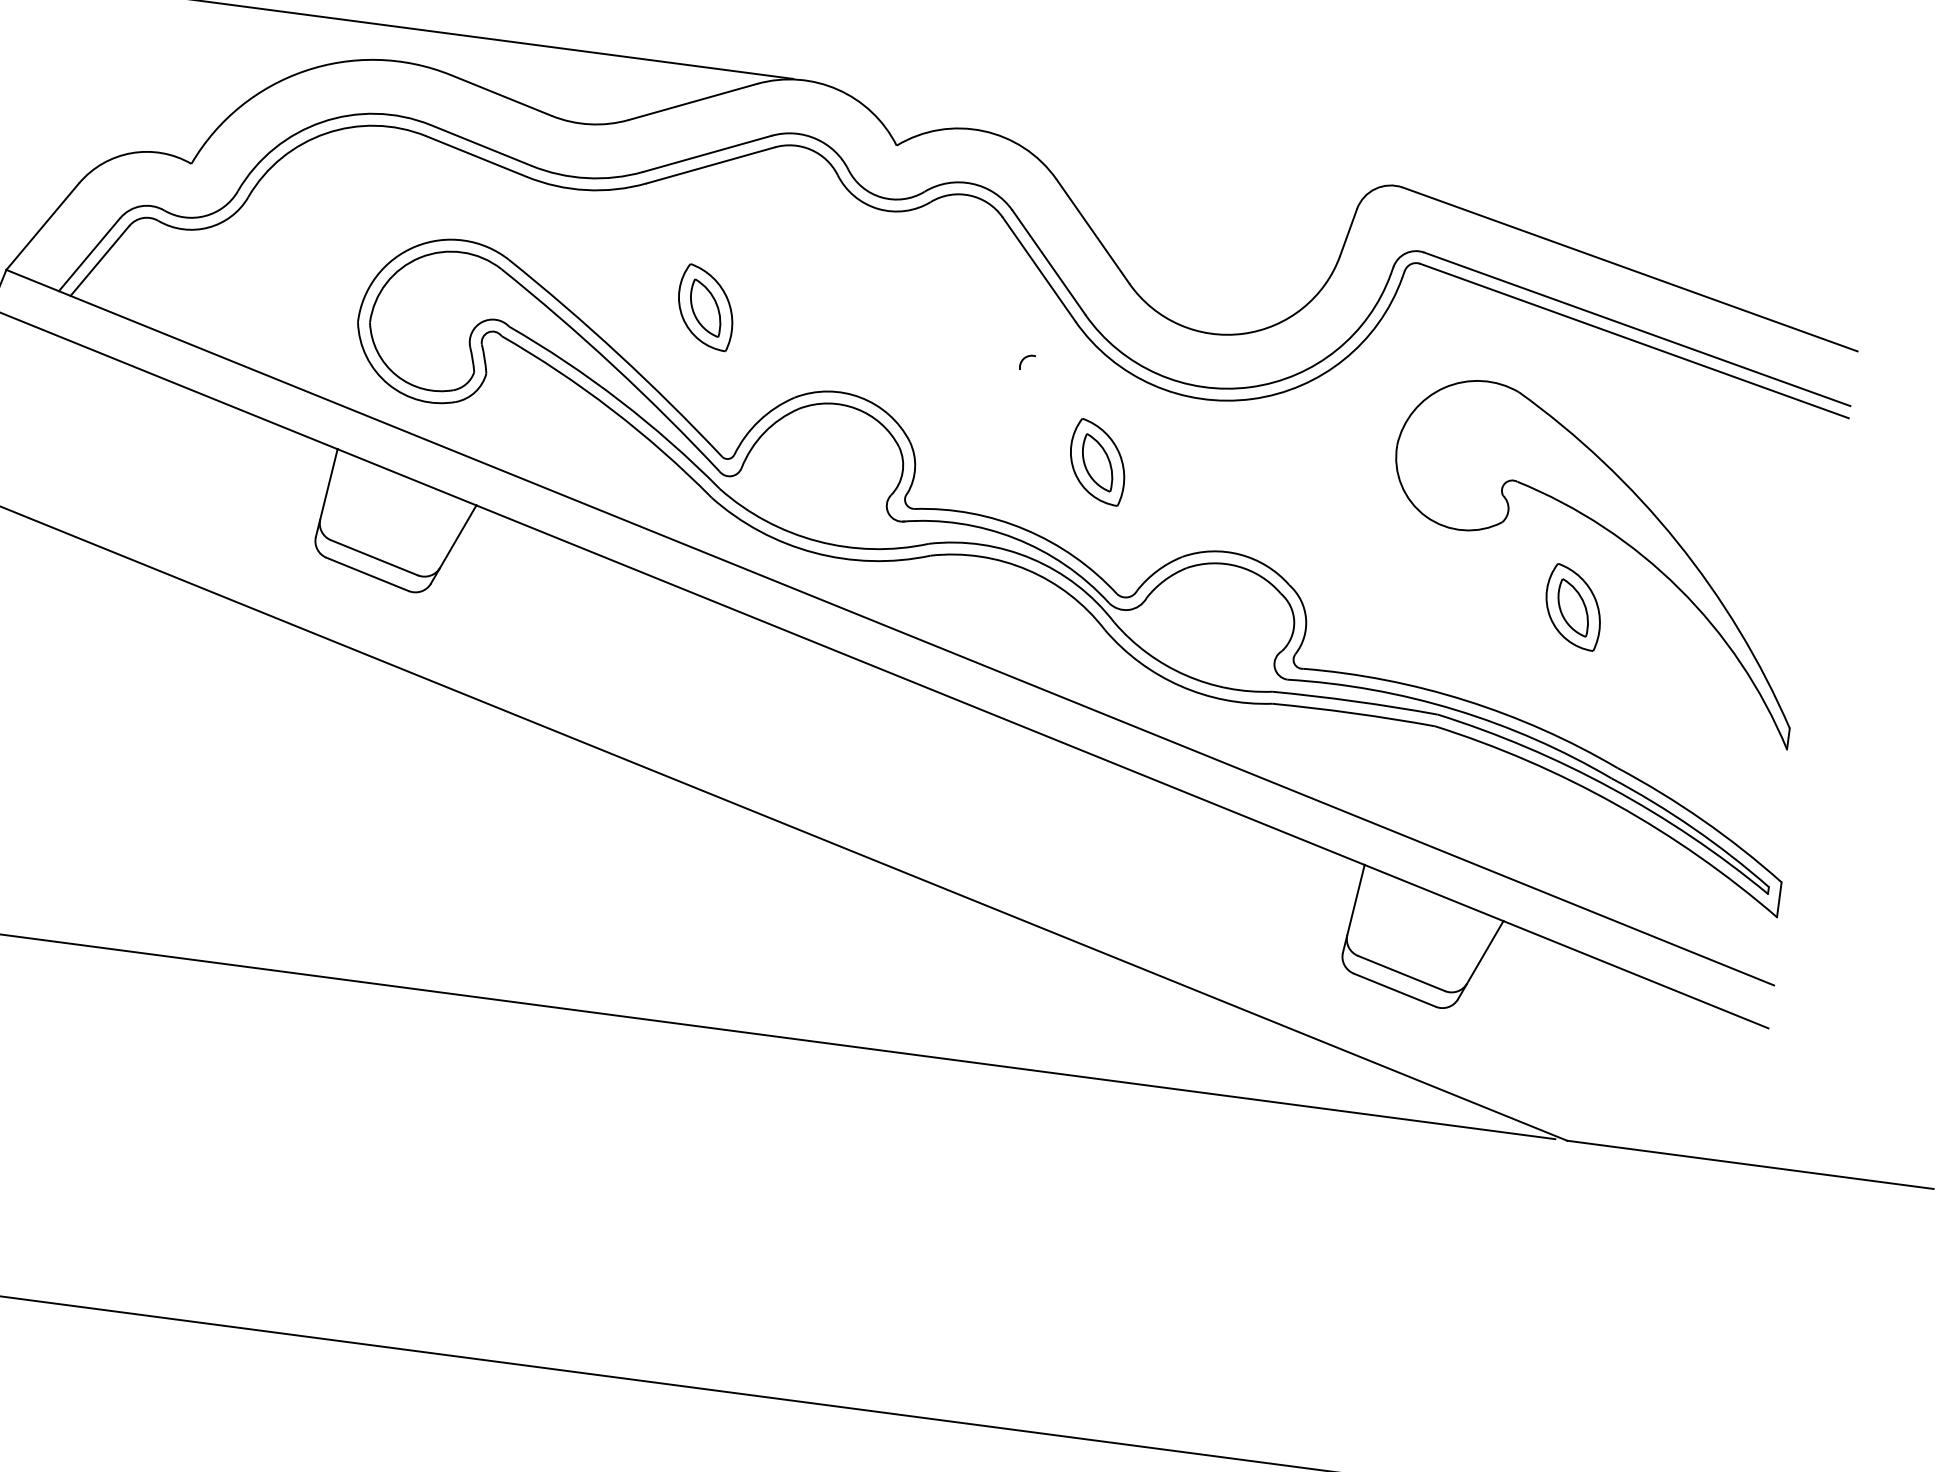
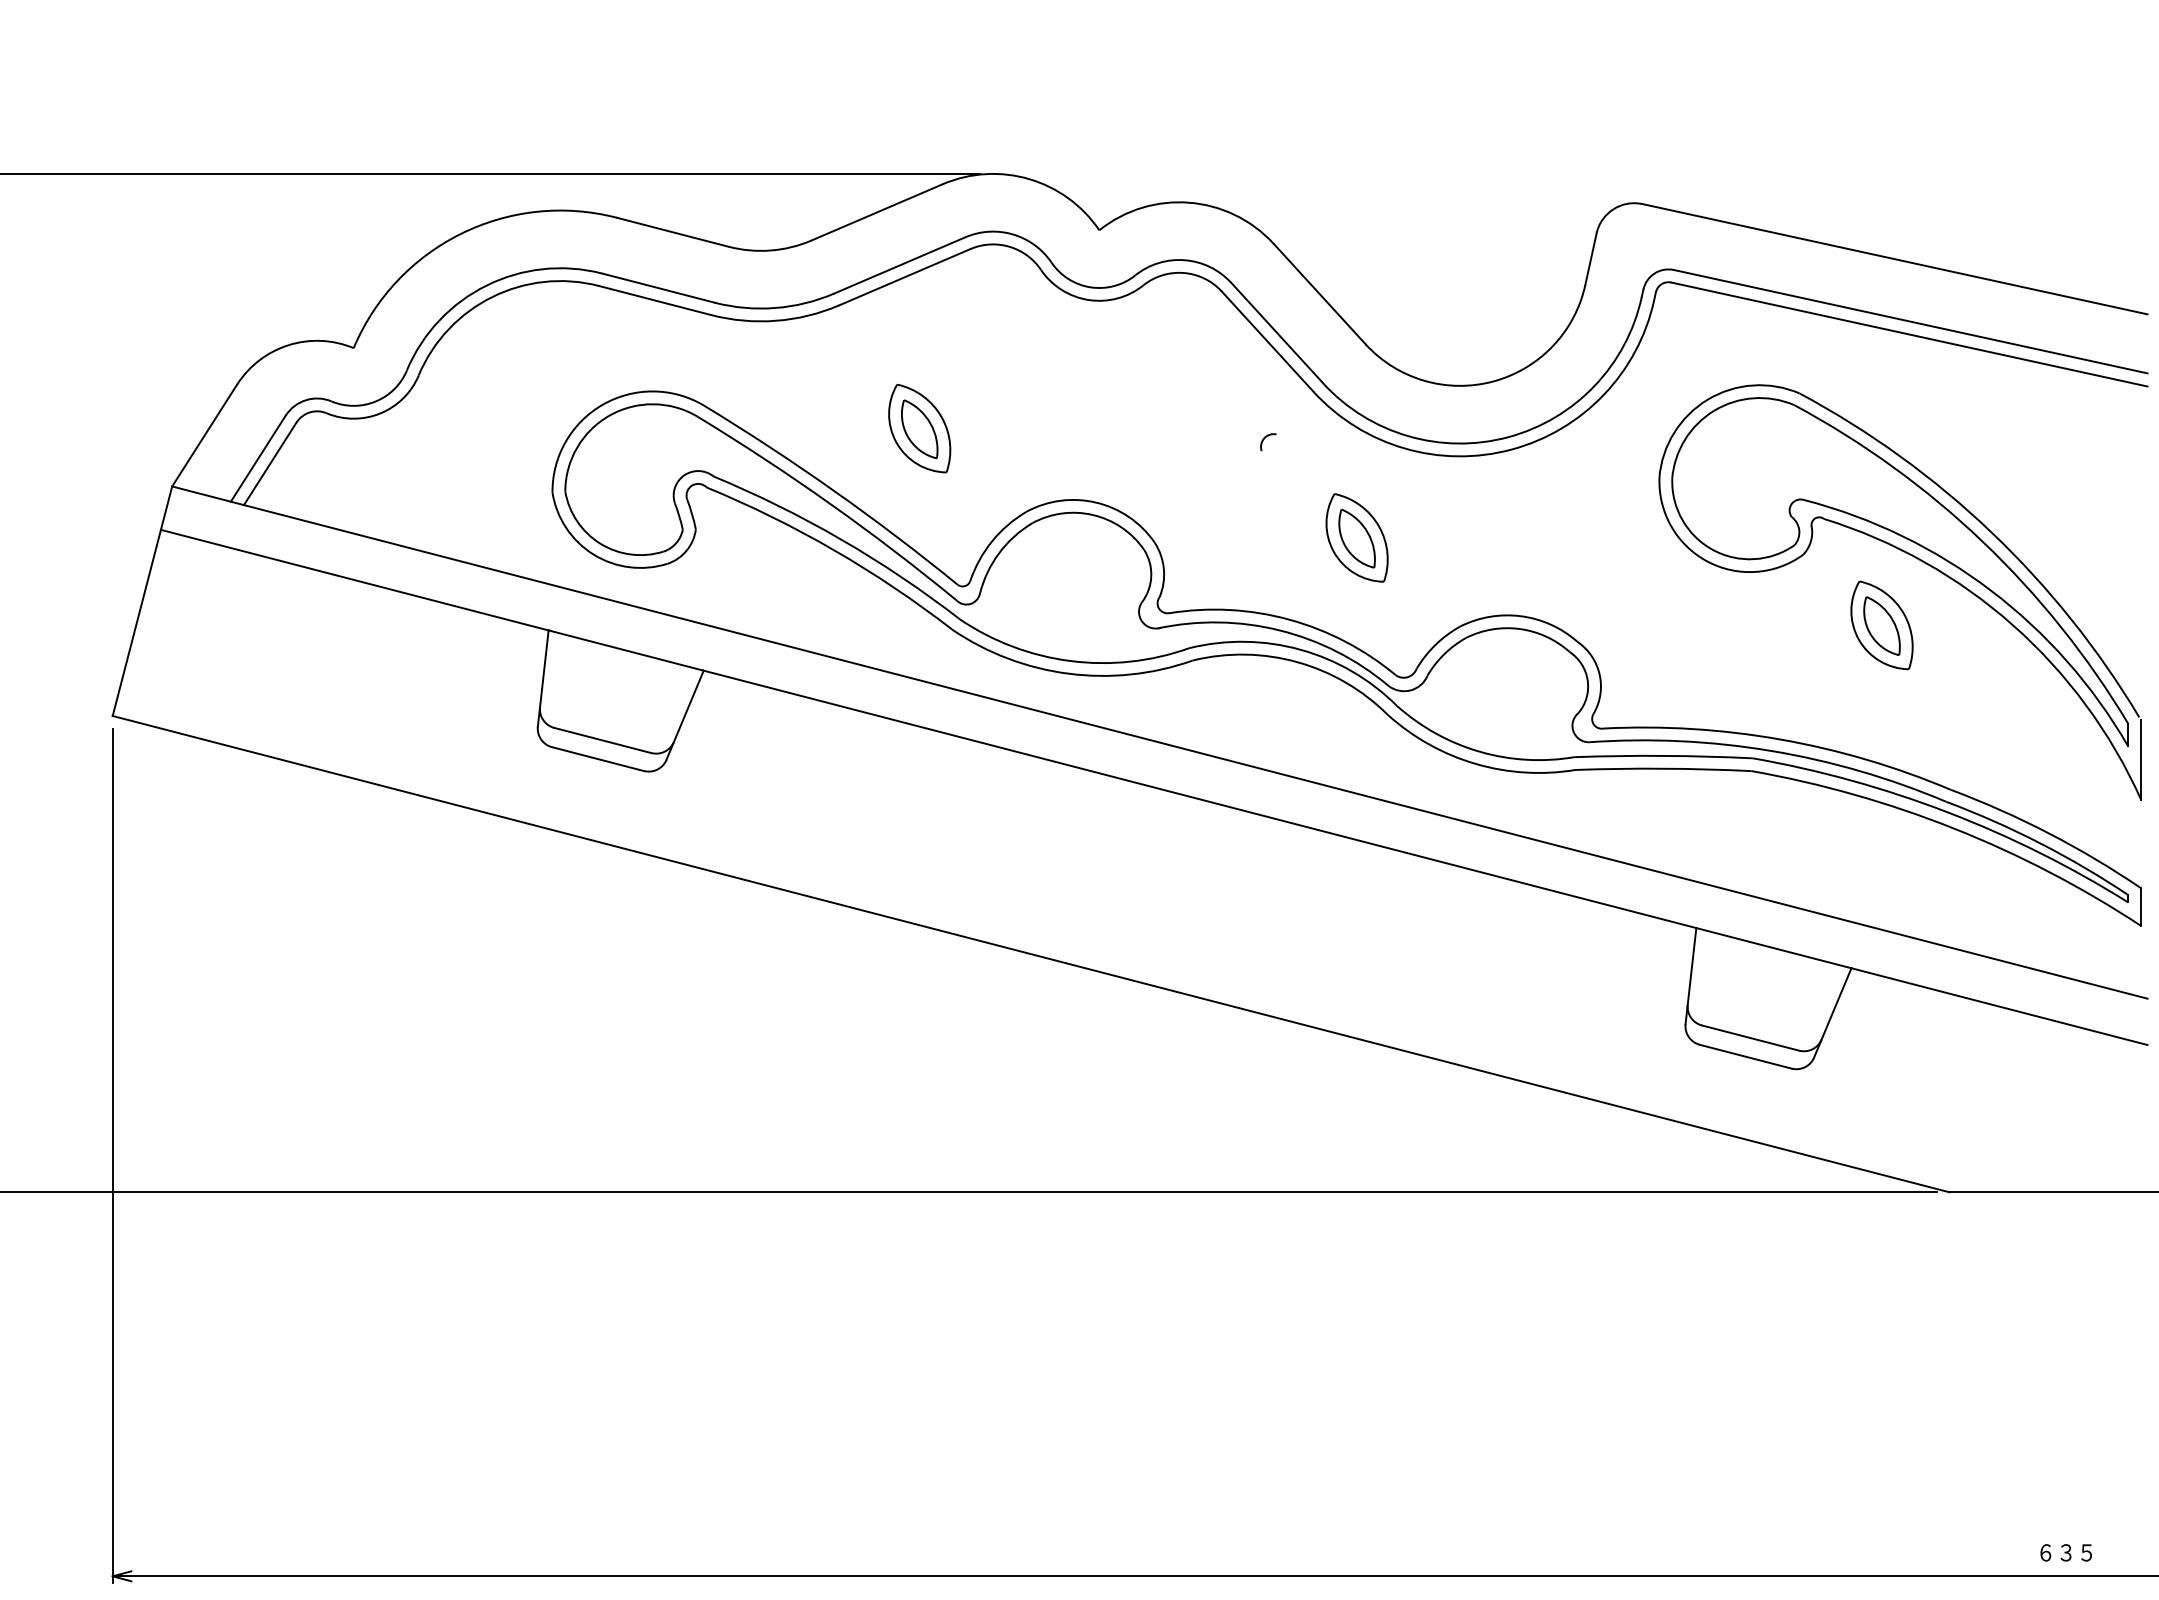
part: (1617, 552) -> (1920, 561), added

